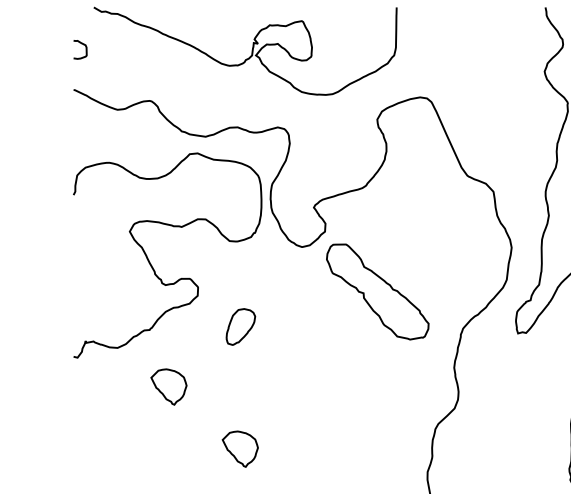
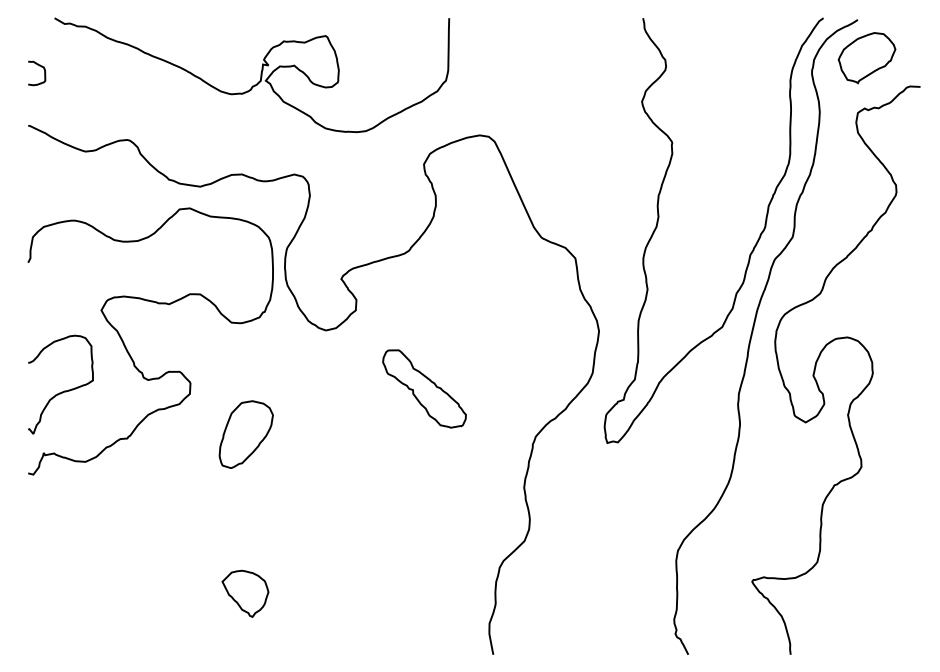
part: (377, 291) -> (424, 388), size x0.62
curve: (99, 293) -> (61, 391), added
part: (240, 326) -> (245, 434), size x1.43
part: (168, 386) -> (152, 512), removed

